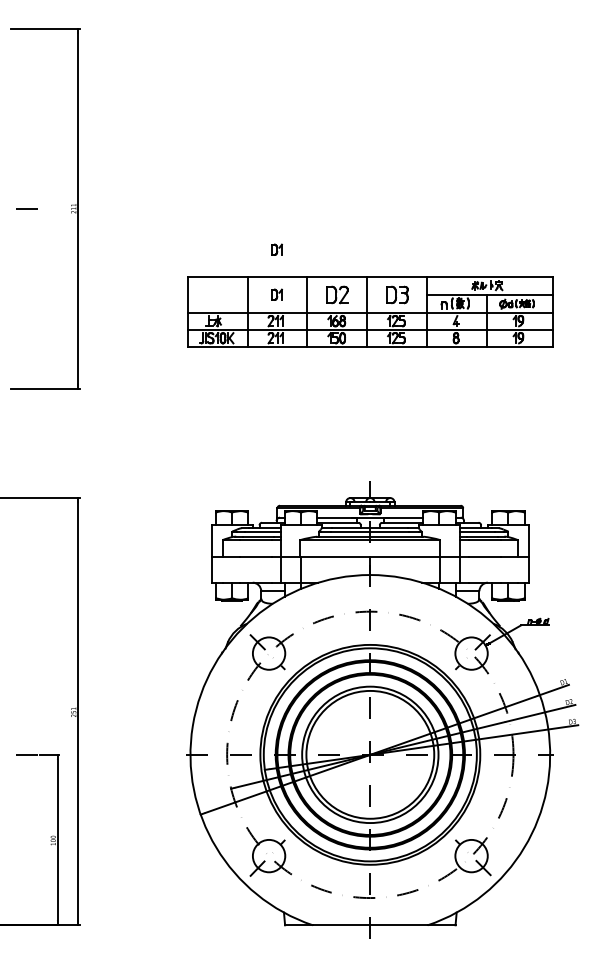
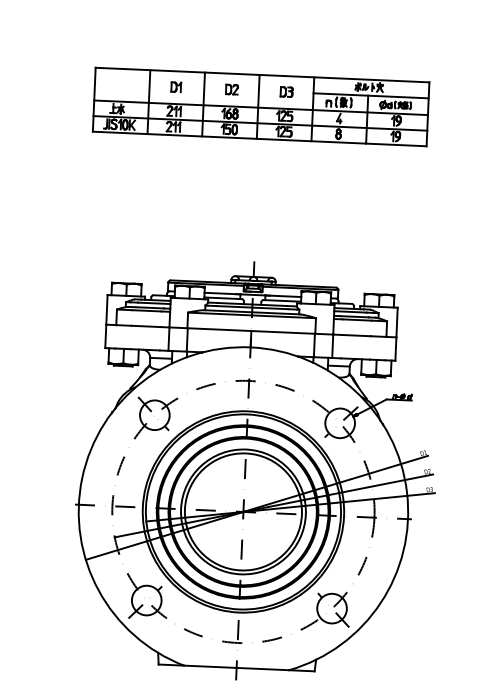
part: (276, 249) -> (177, 45), removed
part: (337, 294) -> (231, 89), size x0.62
part: (397, 294) -> (286, 91), size x0.62

